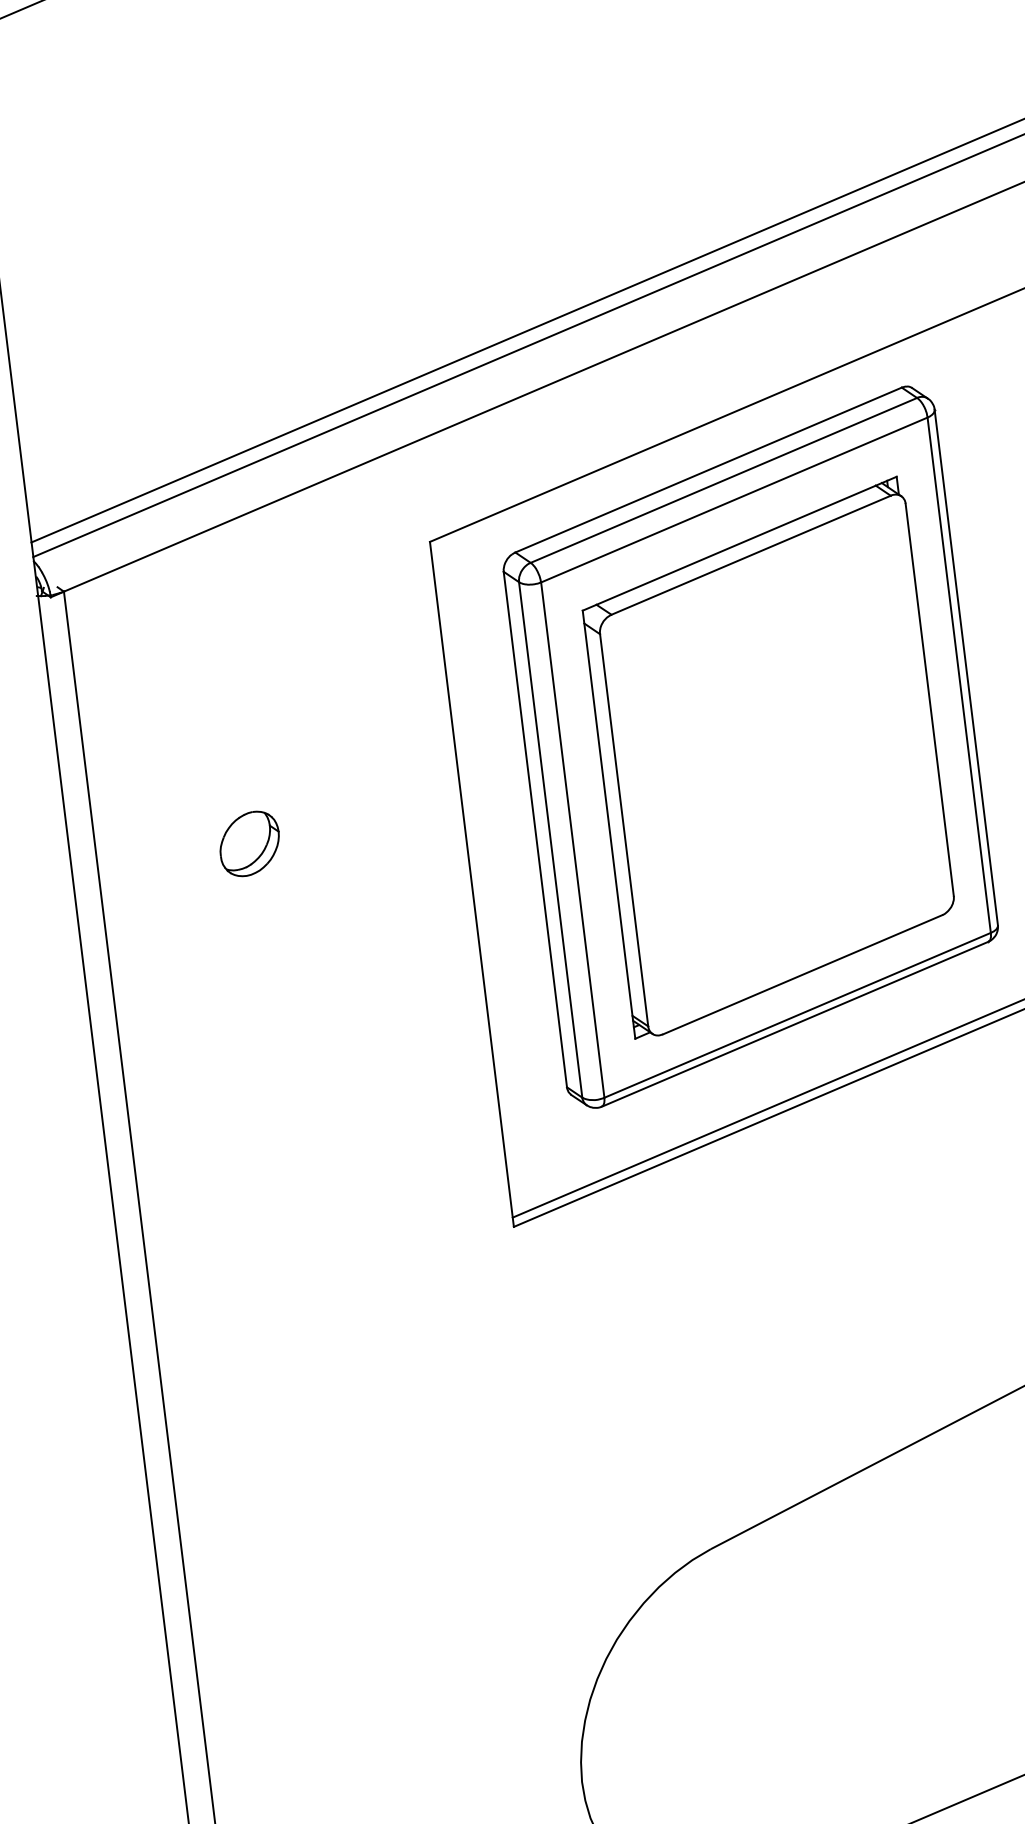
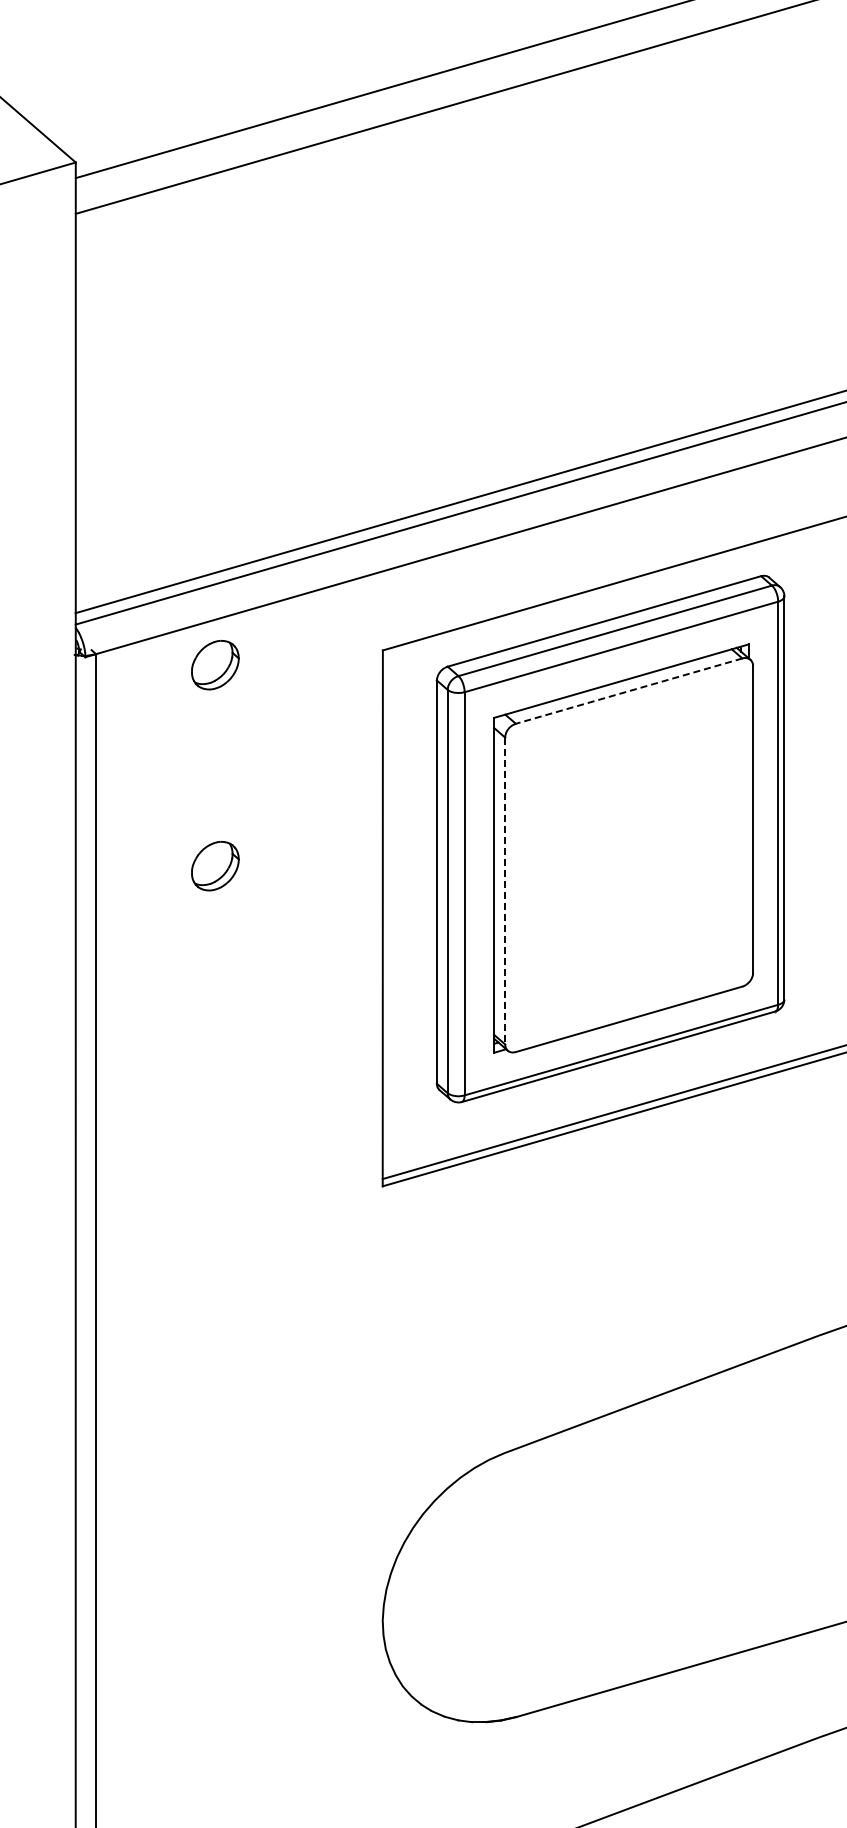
line: (751, 555) -> (629, 691), solid -> dashed
part: (218, 587) -> (215, 665), added
line: (624, 830) -> (505, 891), solid -> dashed

